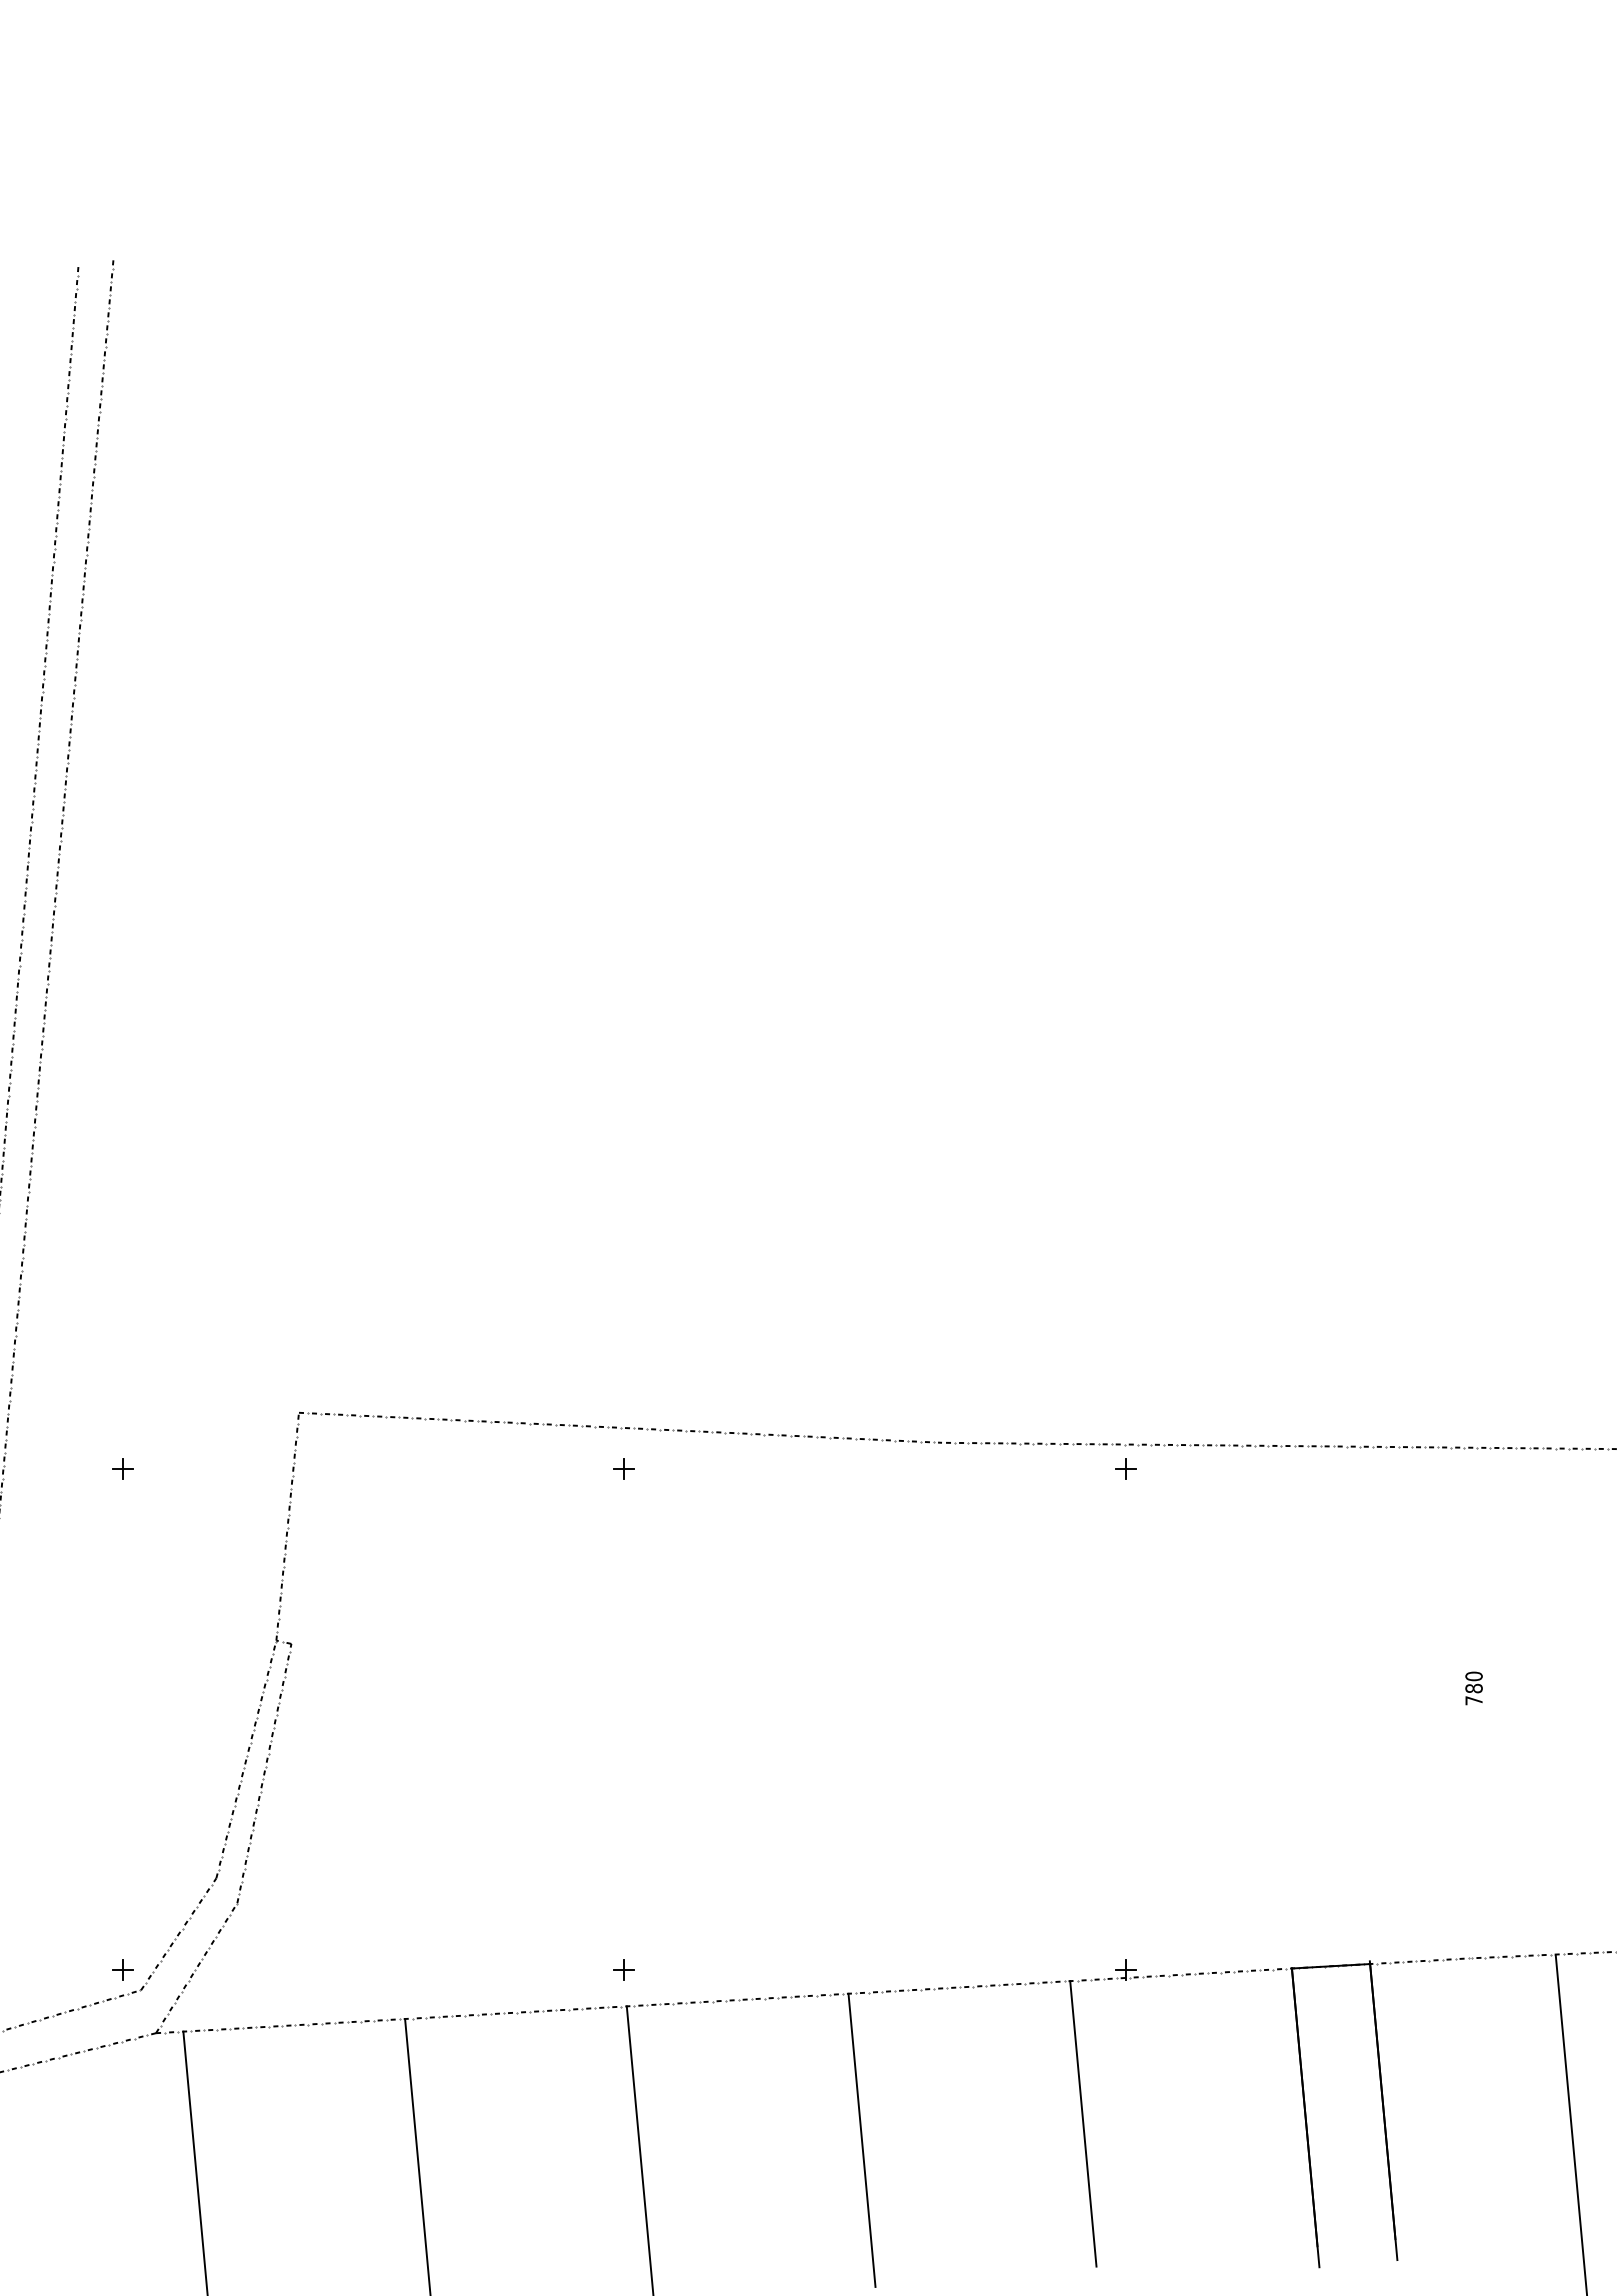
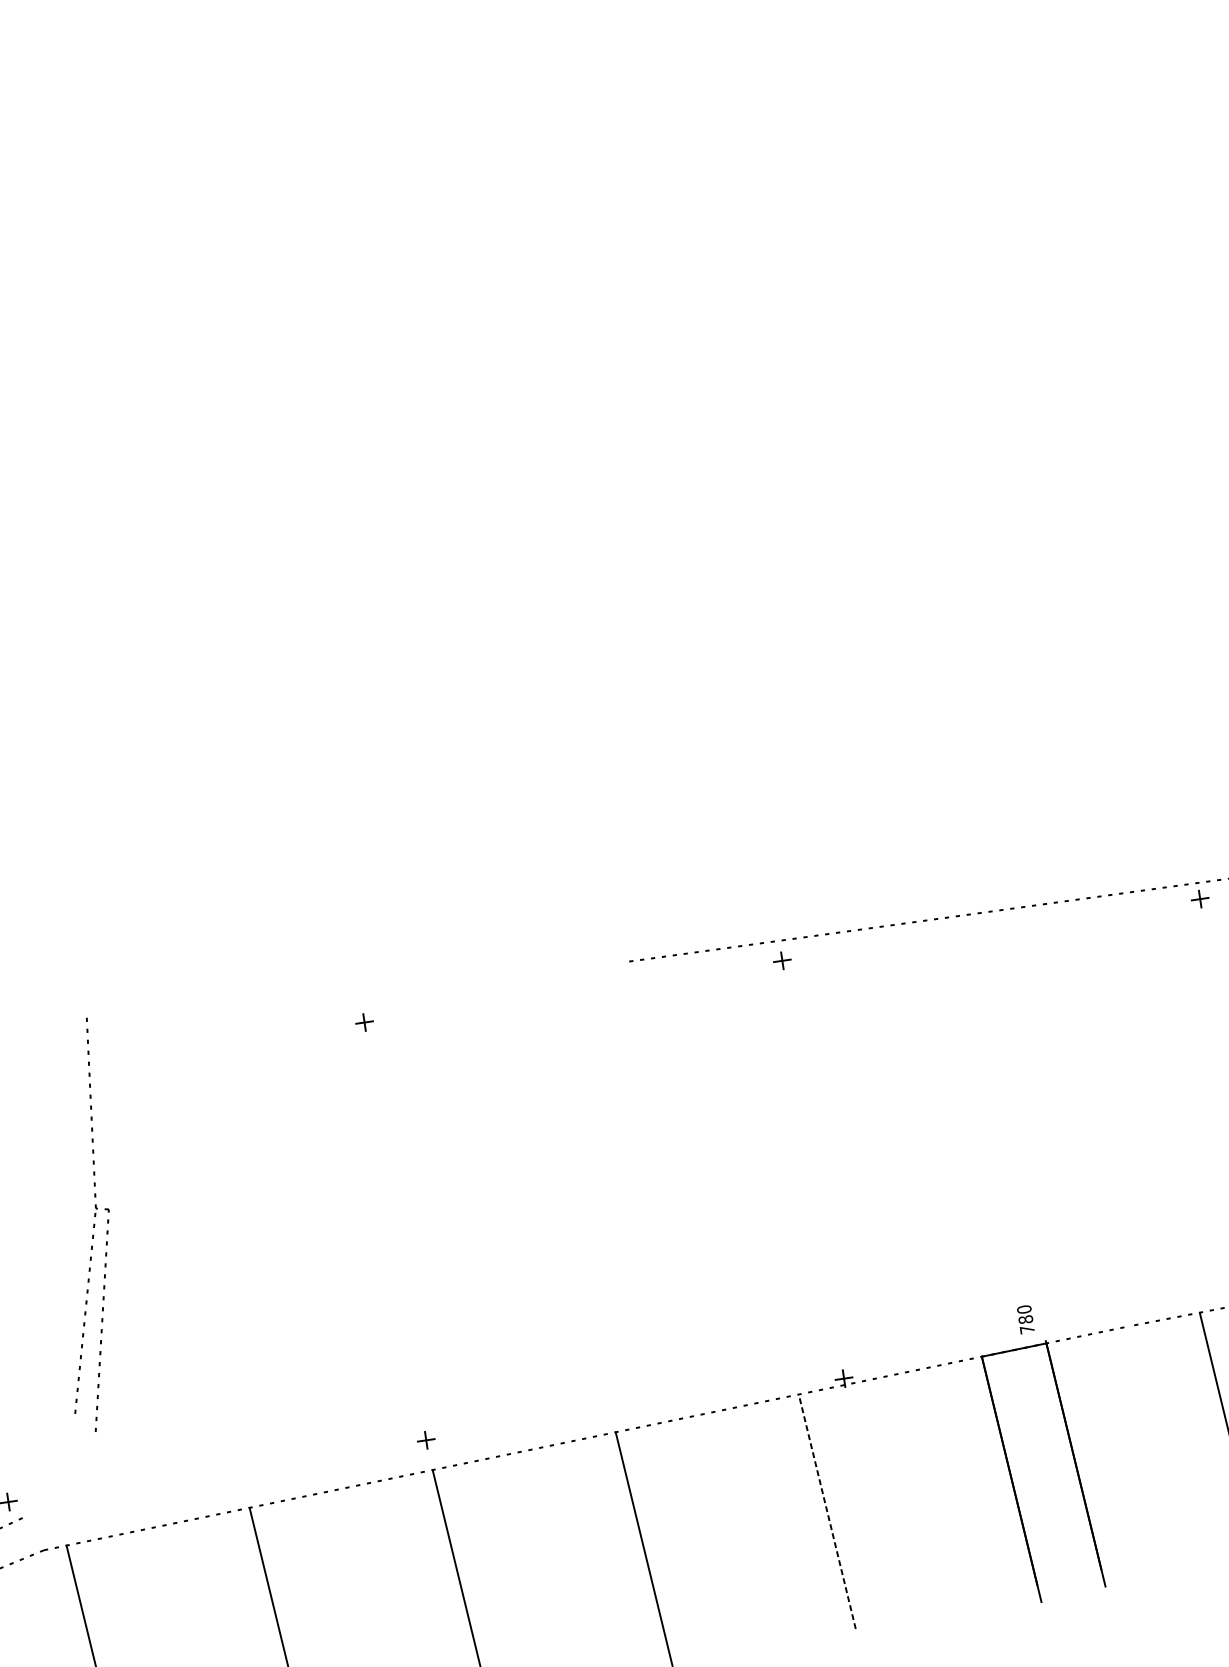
line: (620, 1427) -> (356, 988), removed
text: (1473, 1688) -> (1025, 1319), moved
line: (178, 1934) -> (50, 1465), removed
line: (196, 1968) -> (69, 1491), removed
line: (1083, 2123) -> (827, 1511), solid -> dashed

